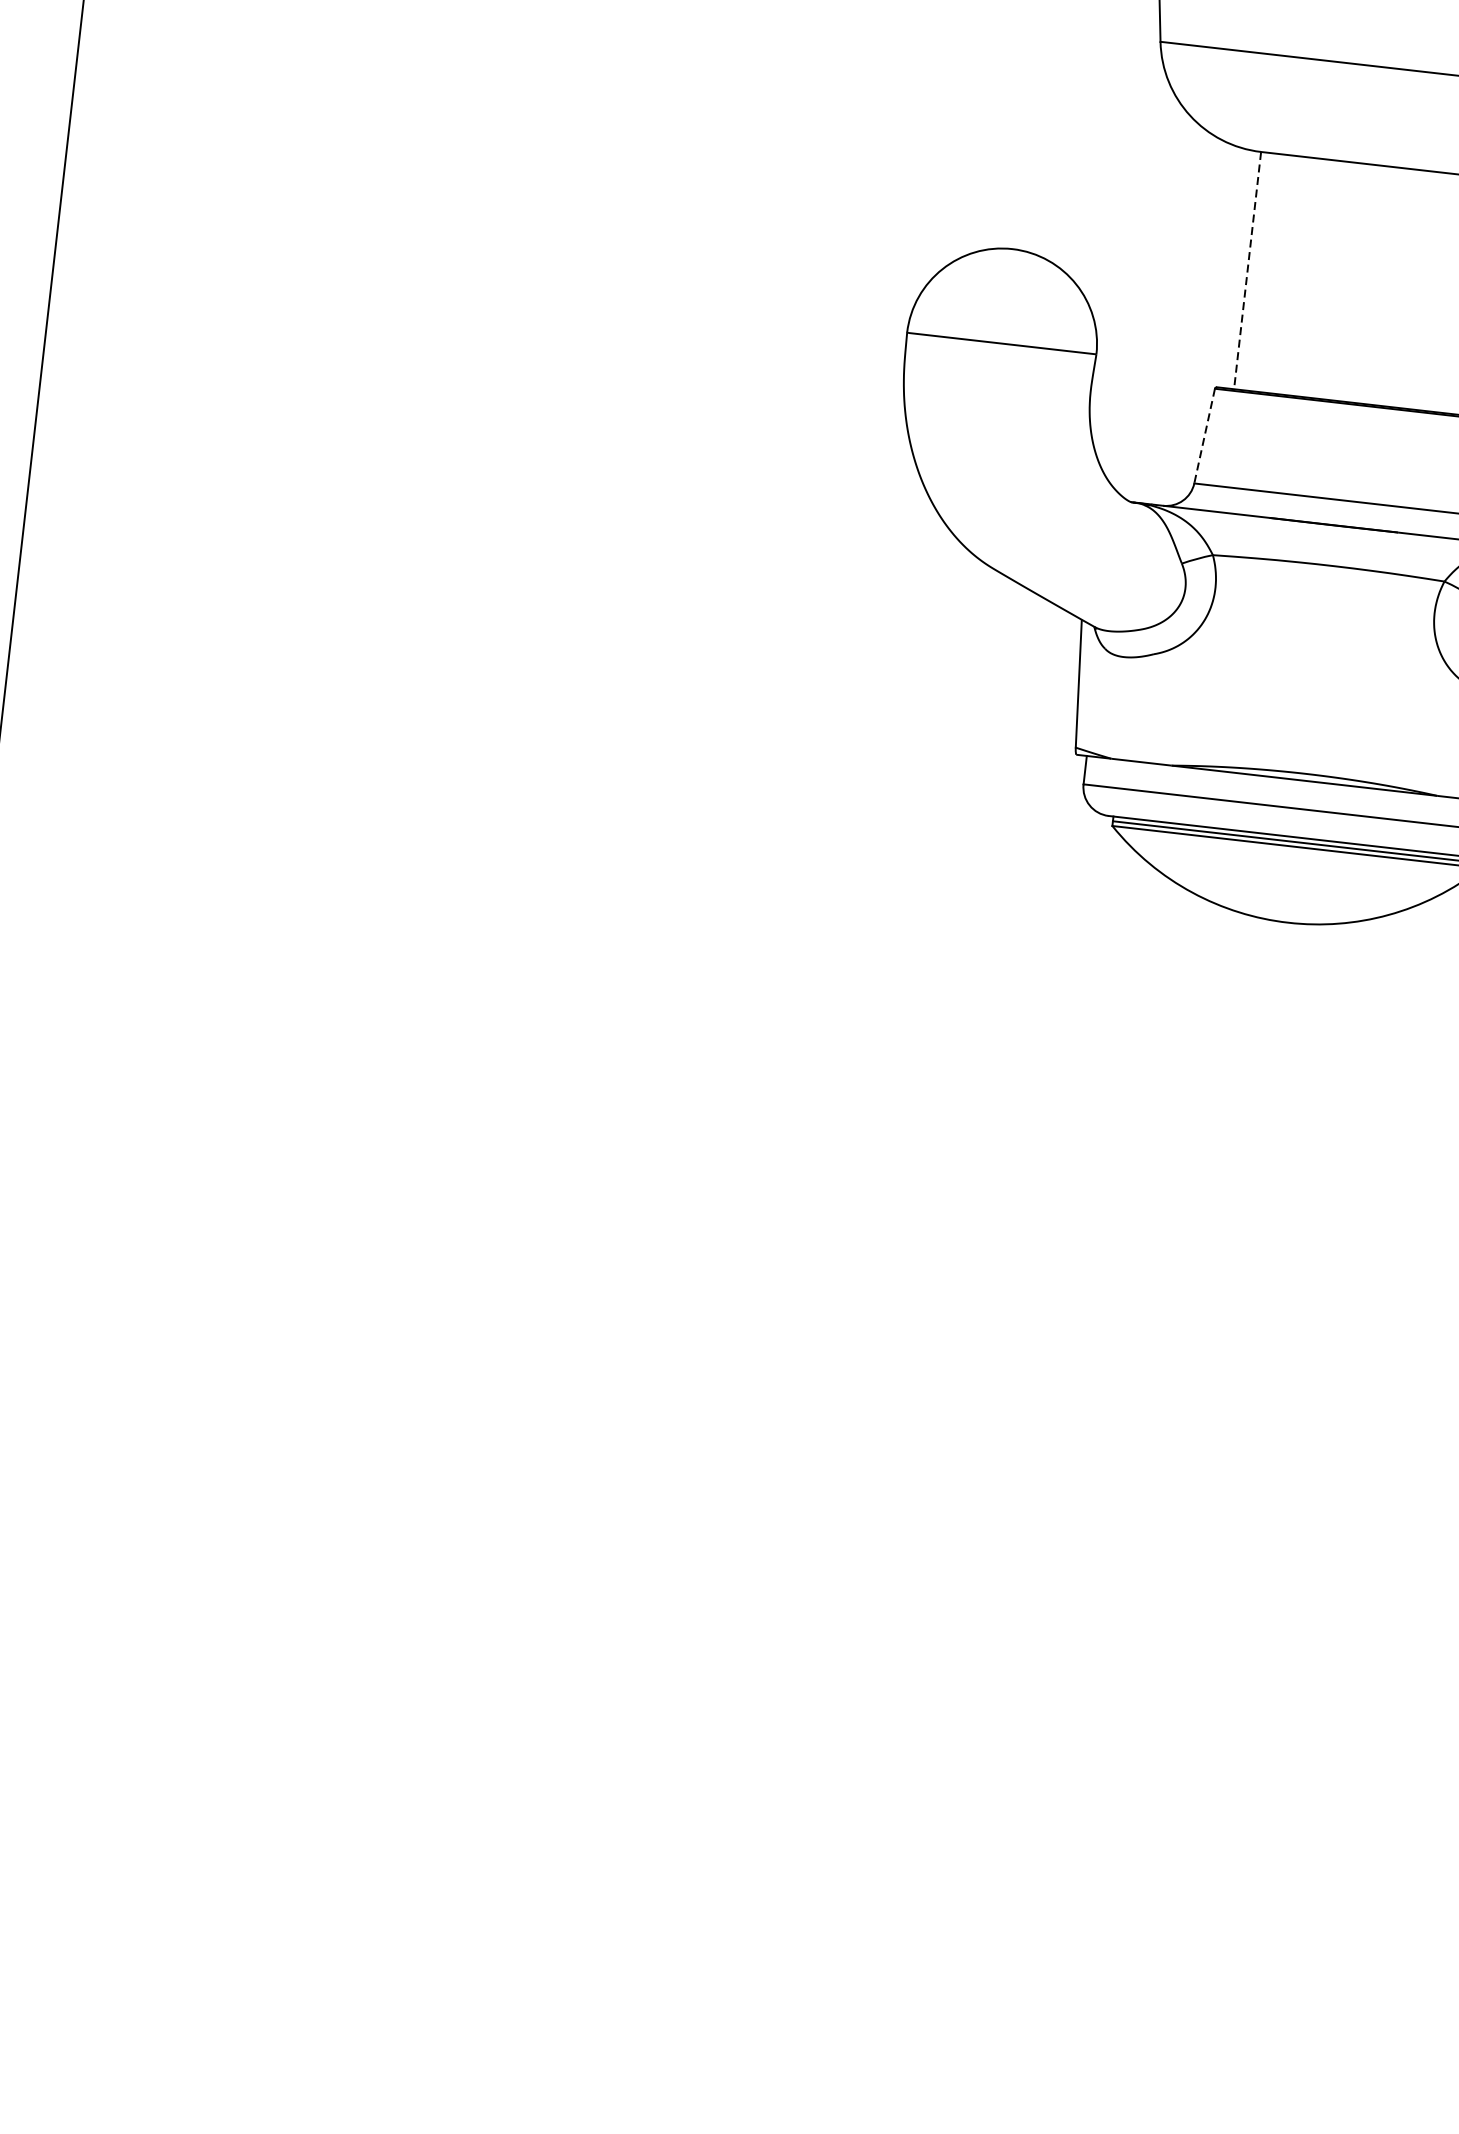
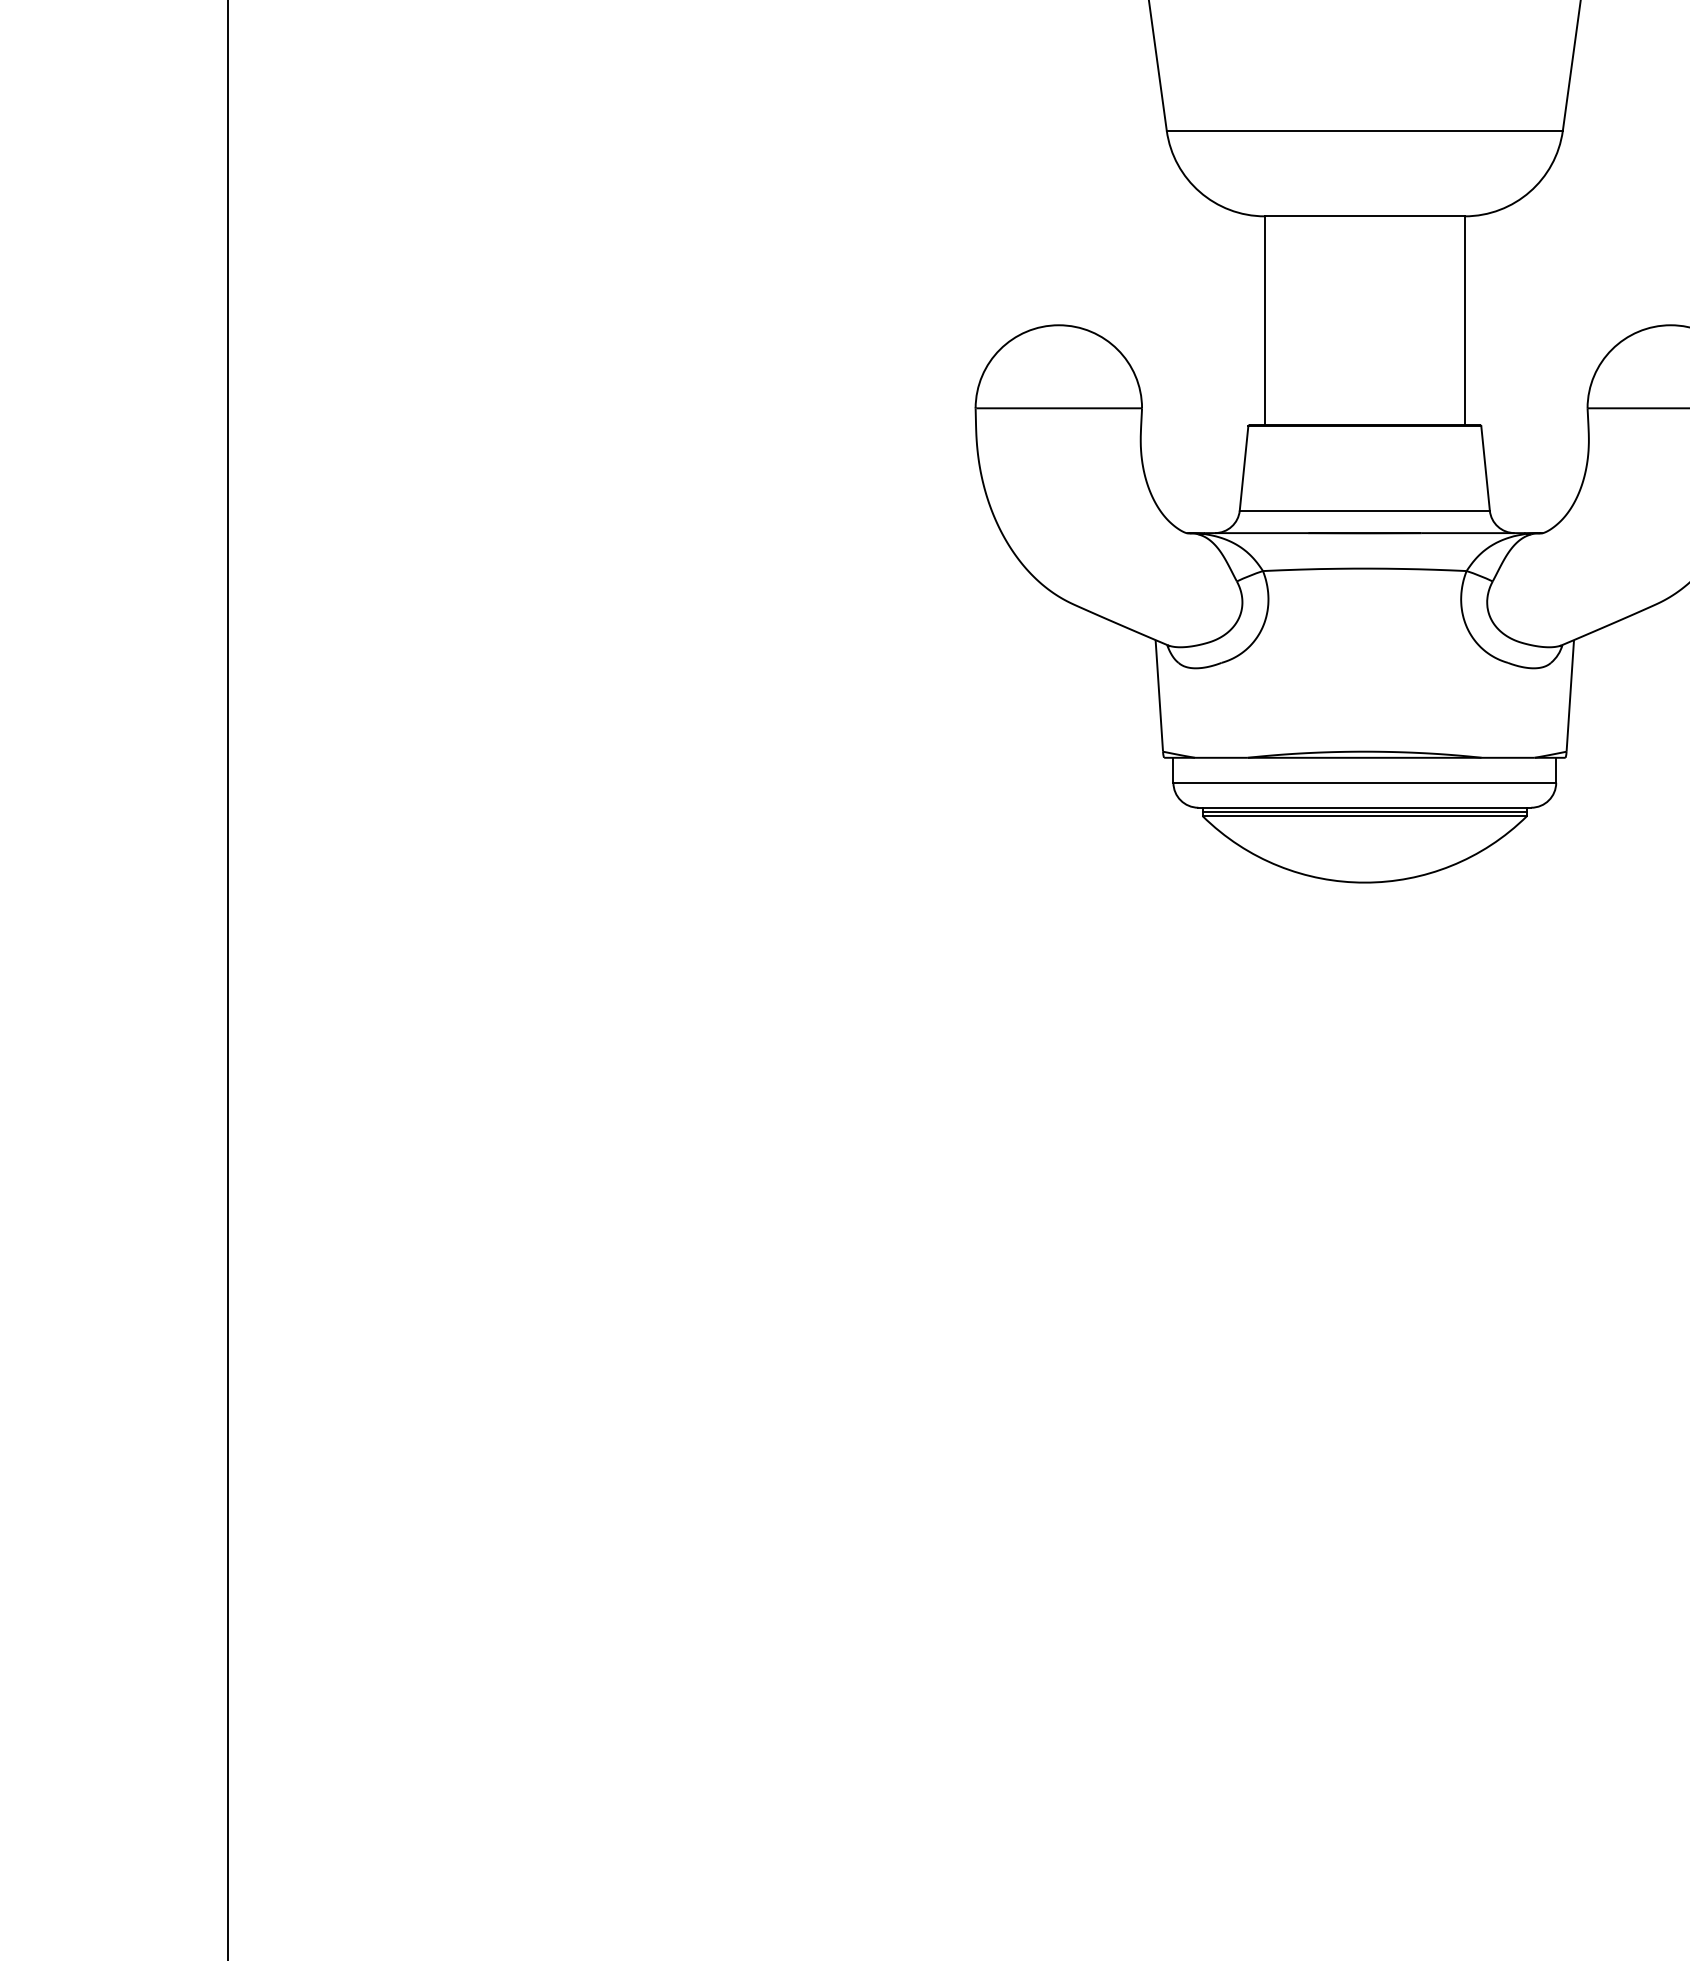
line: (1246, 271) -> (1264, 321), dashed -> solid
line: (1205, 437) -> (1244, 469), dashed -> solid

